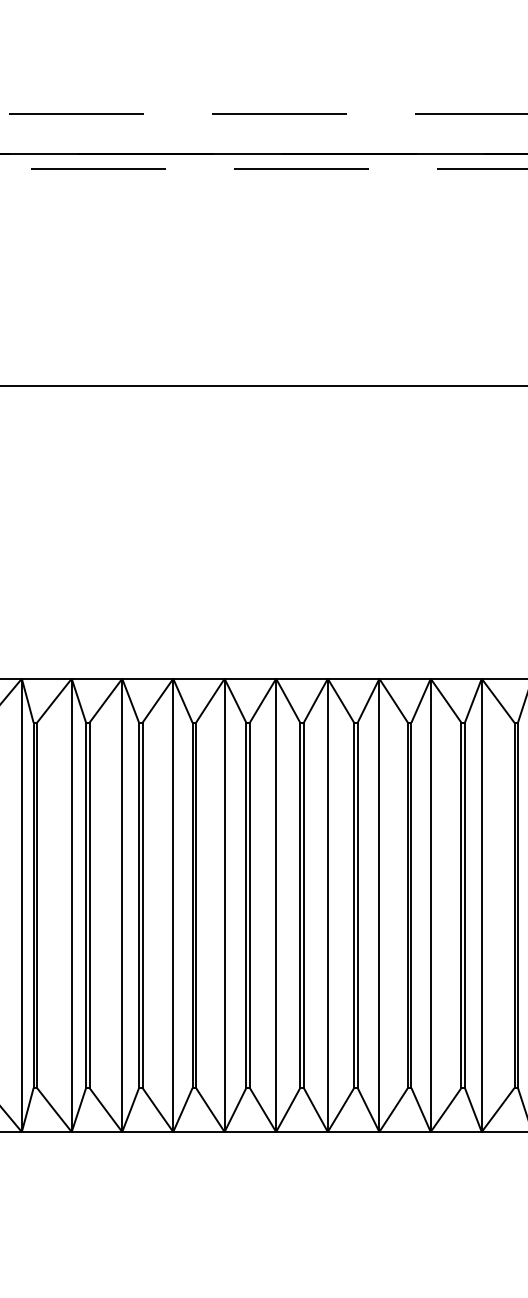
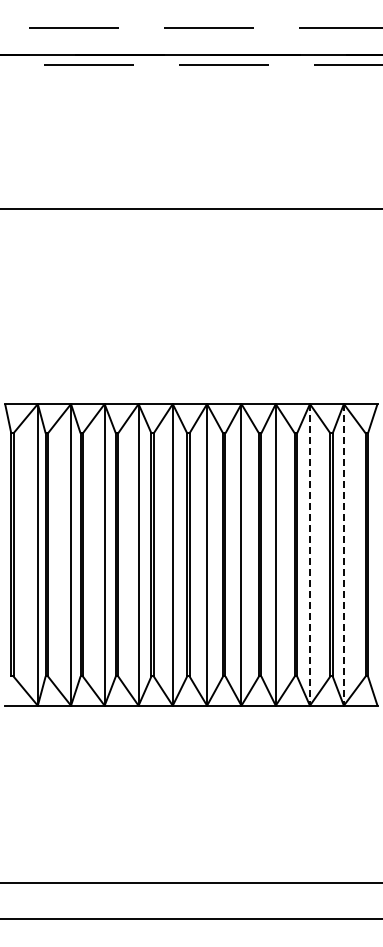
line: (430, 904) -> (309, 554), solid -> dashed
line: (481, 904) -> (343, 554), solid -> dashed

